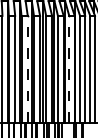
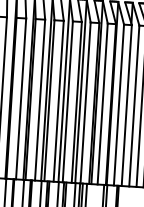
line: (27, 68) -> (39, 99), dashed -> solid
line: (69, 68) -> (103, 103), dashed -> solid

